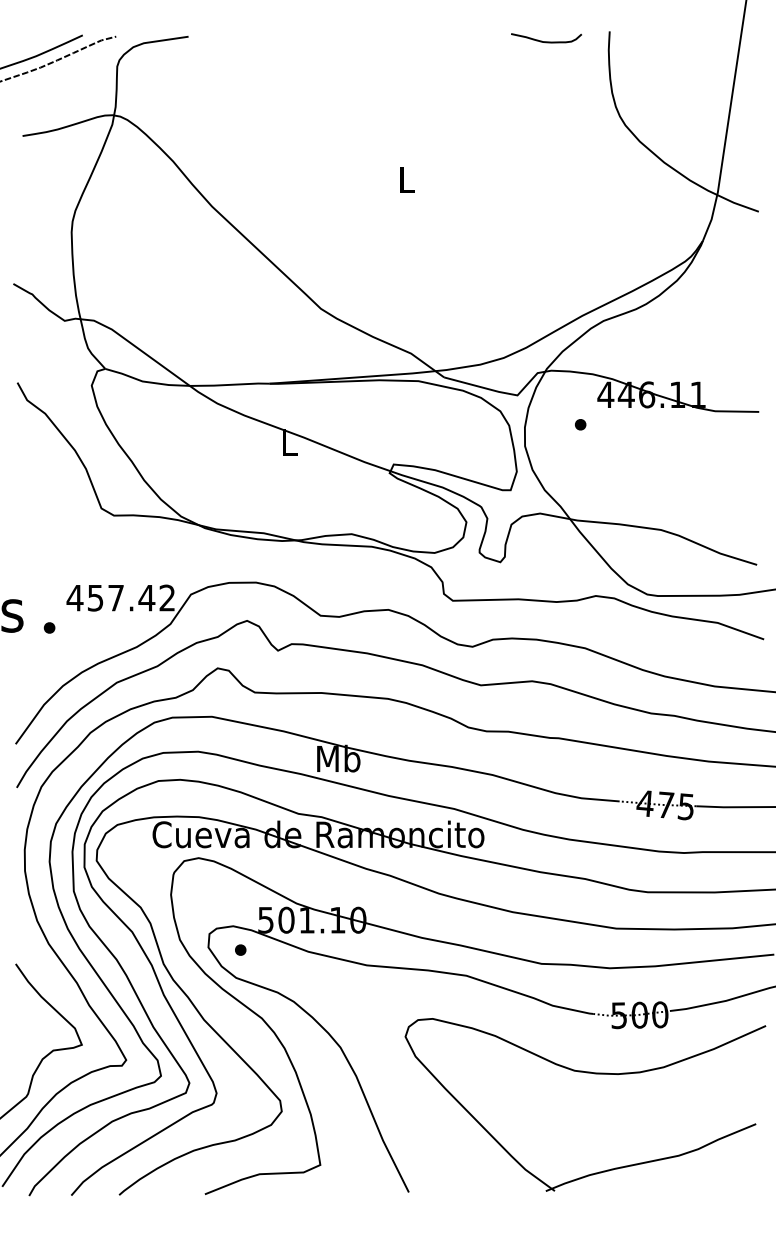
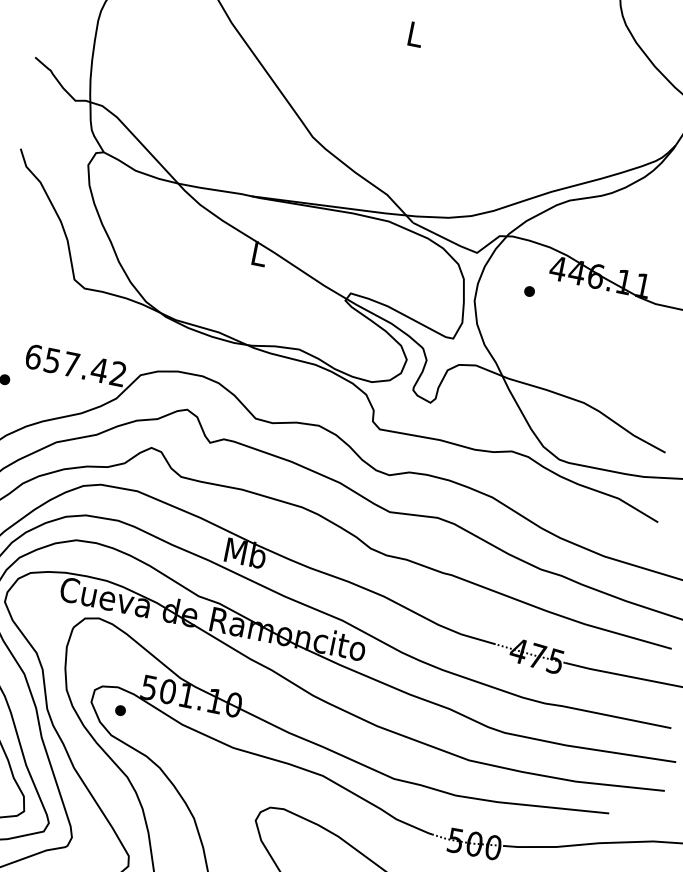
text: (74, 597) -> (33, 356), 457.42 -> 657.42

